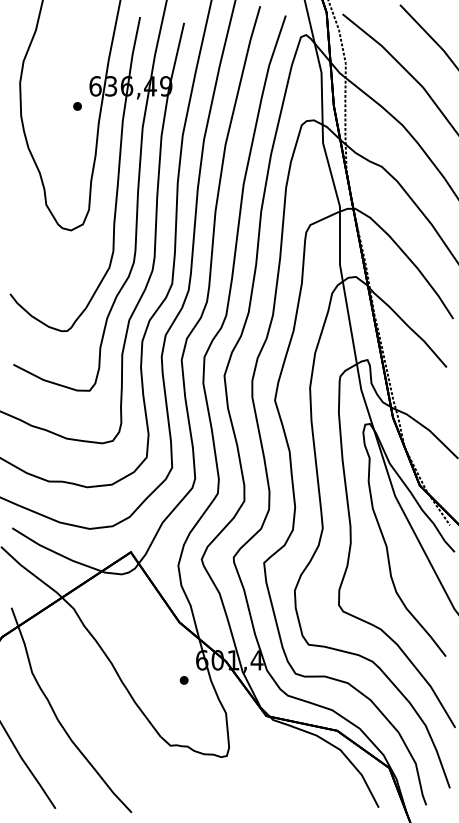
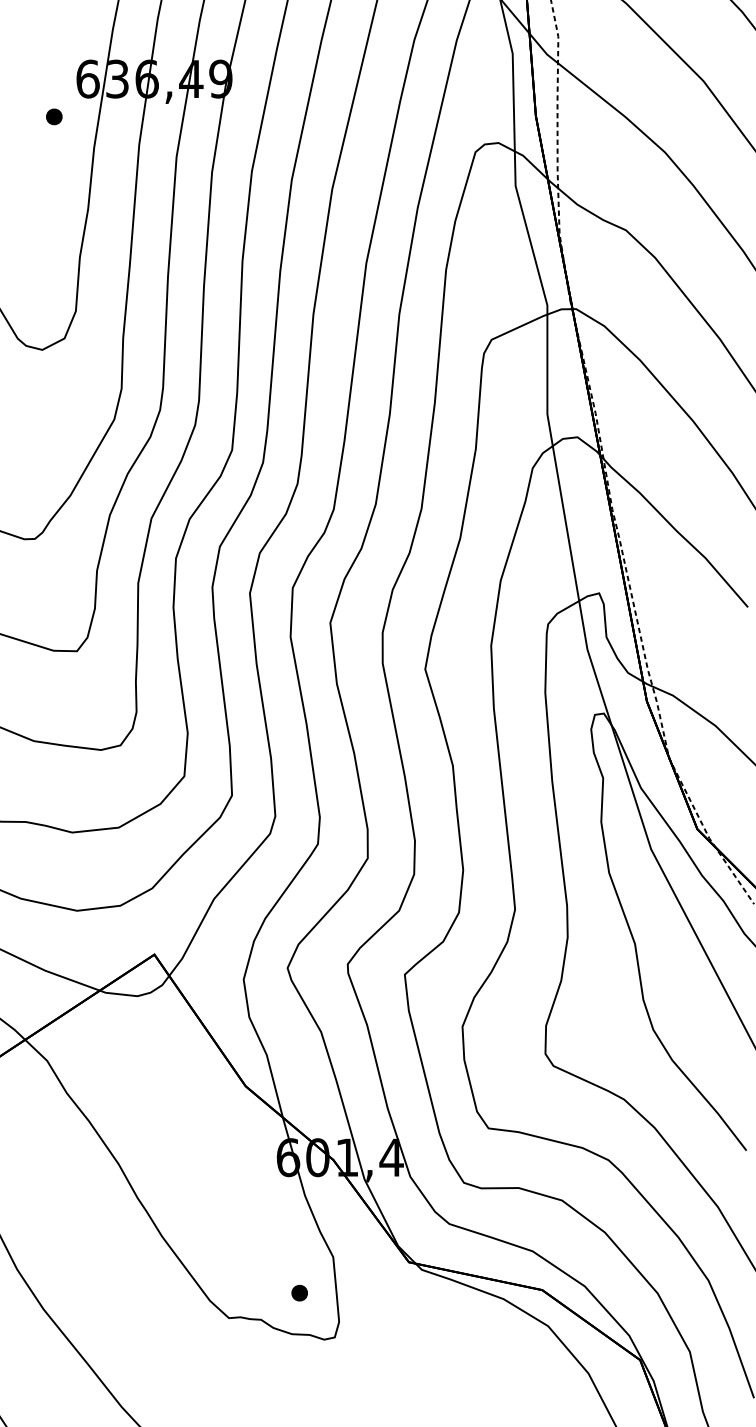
part: (183, 680) -> (298, 1293), moved

